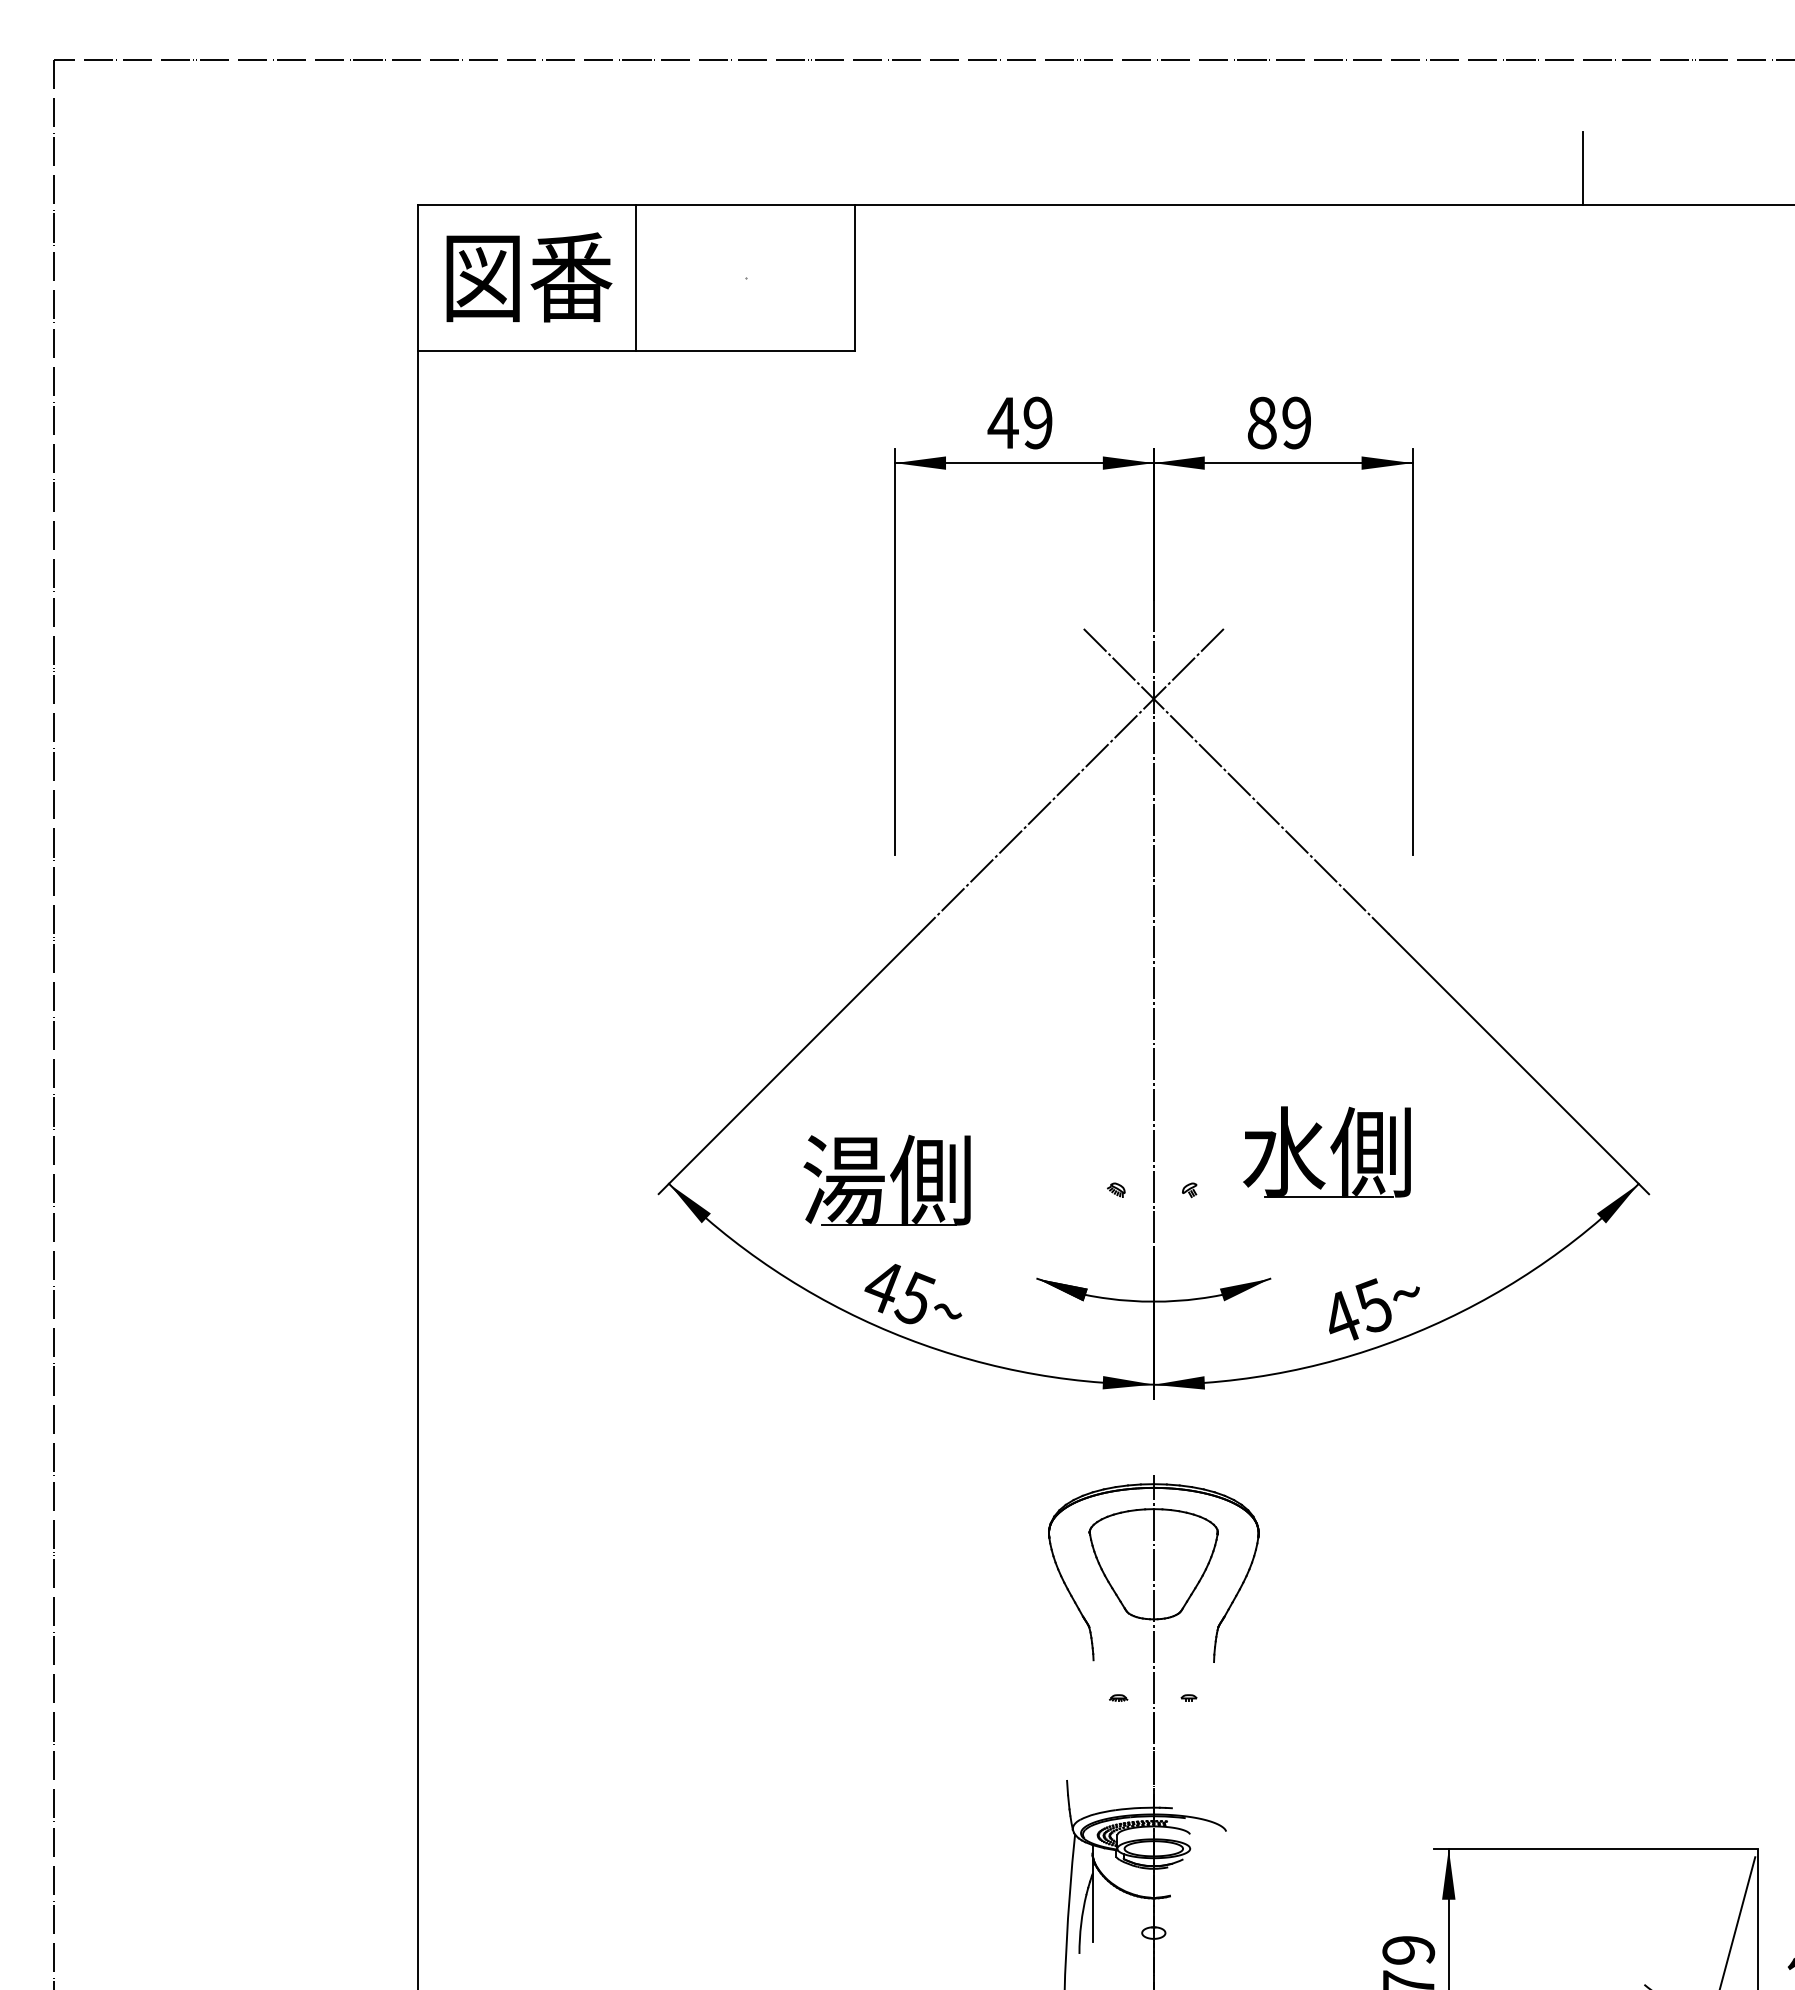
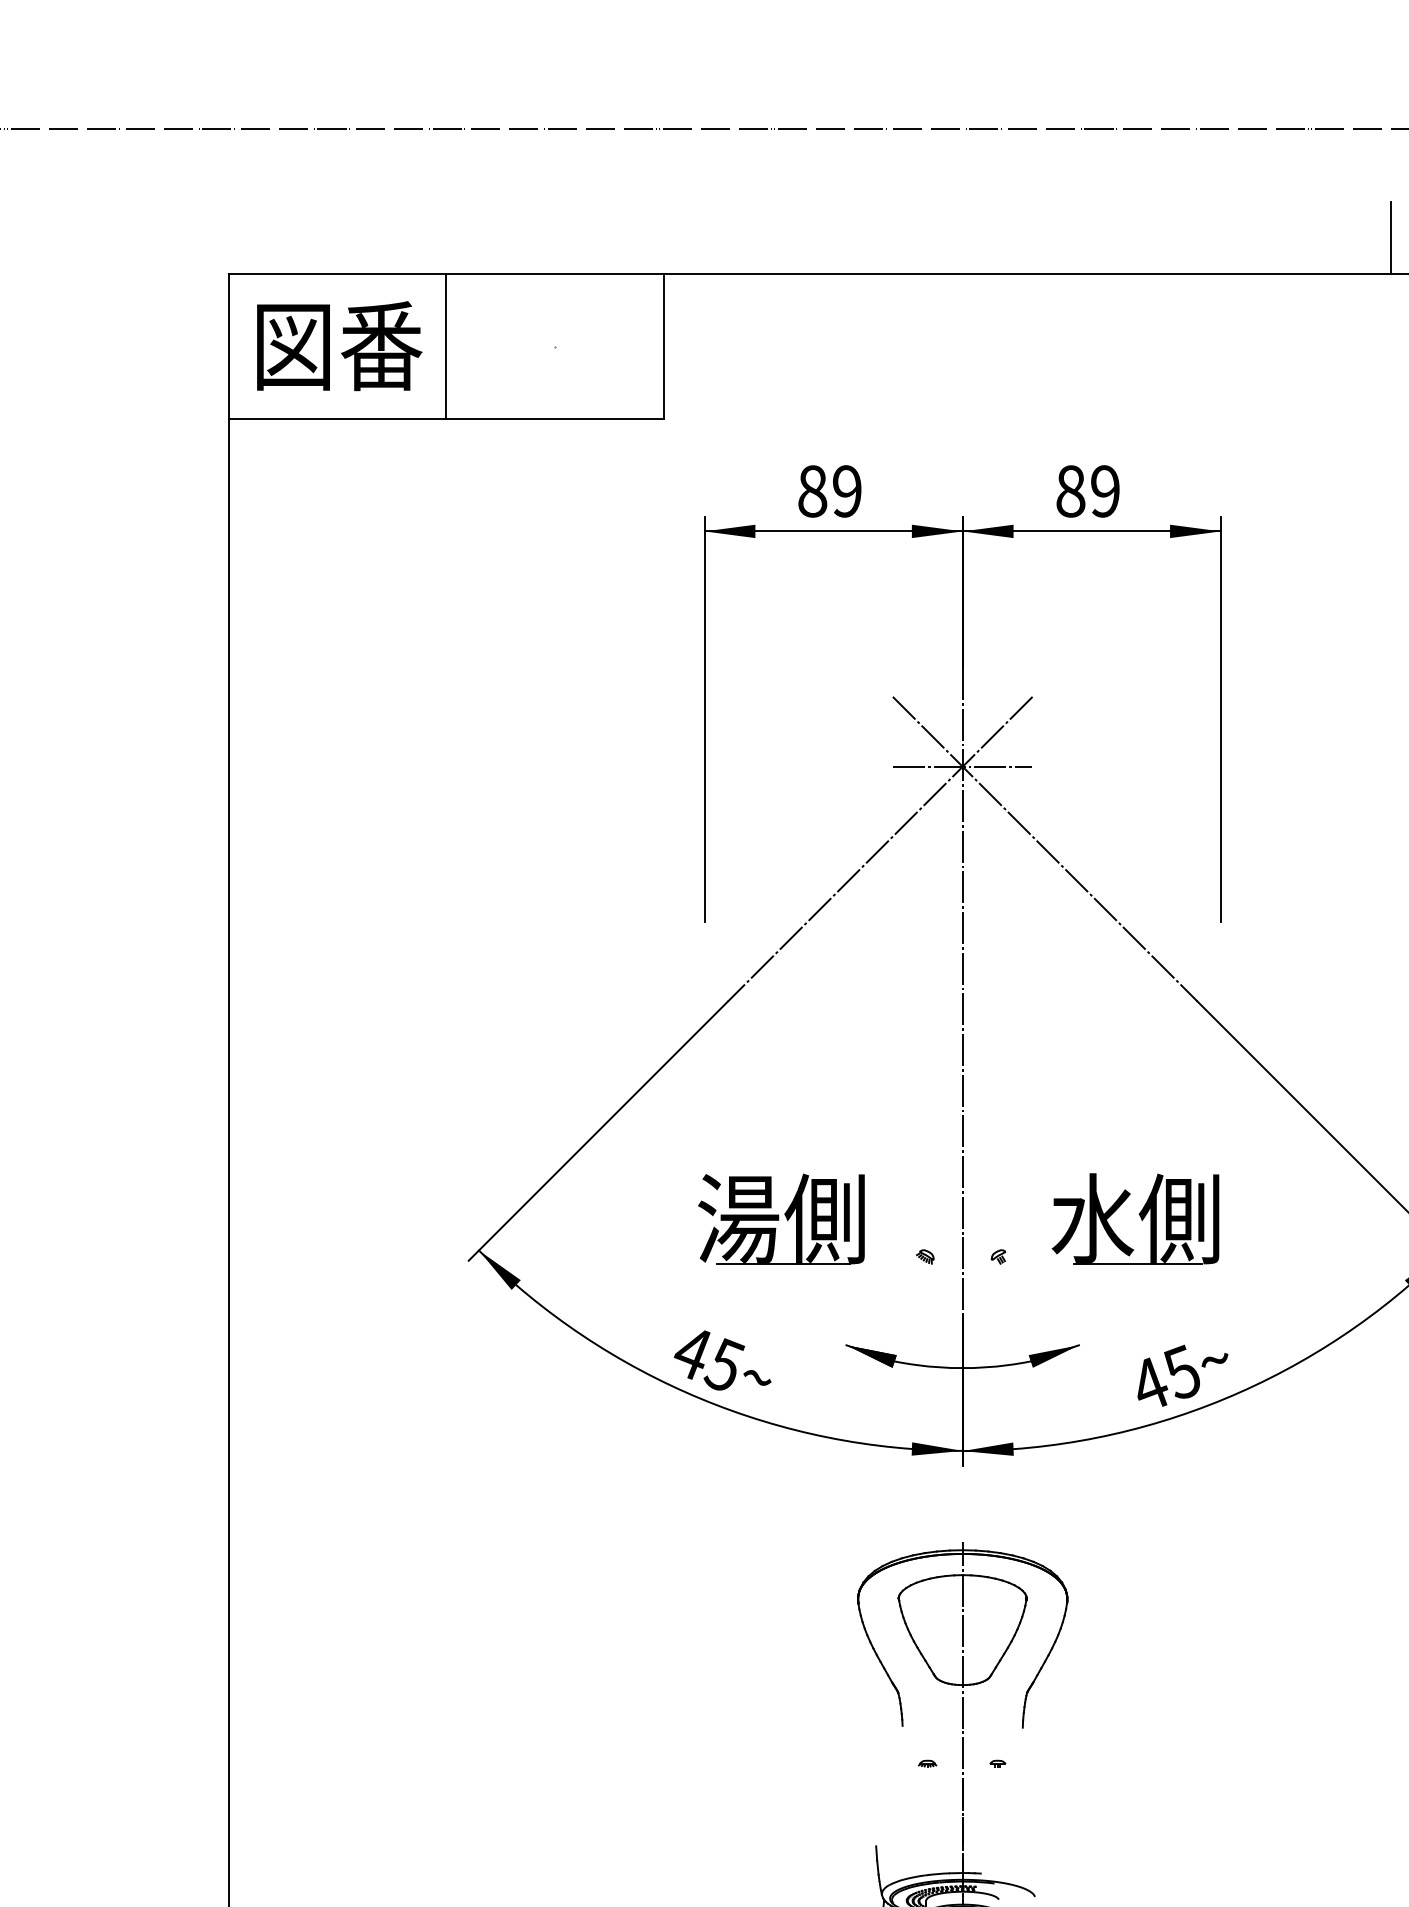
text: (1002, 422) -> (811, 490), 49 -> 89
line: (1153, 698) -> (962, 766), added
part: (886, 1179) -> (780, 1218), moved

